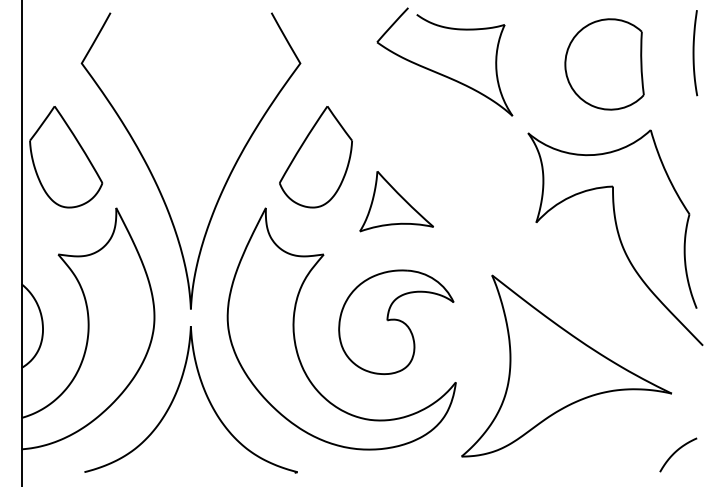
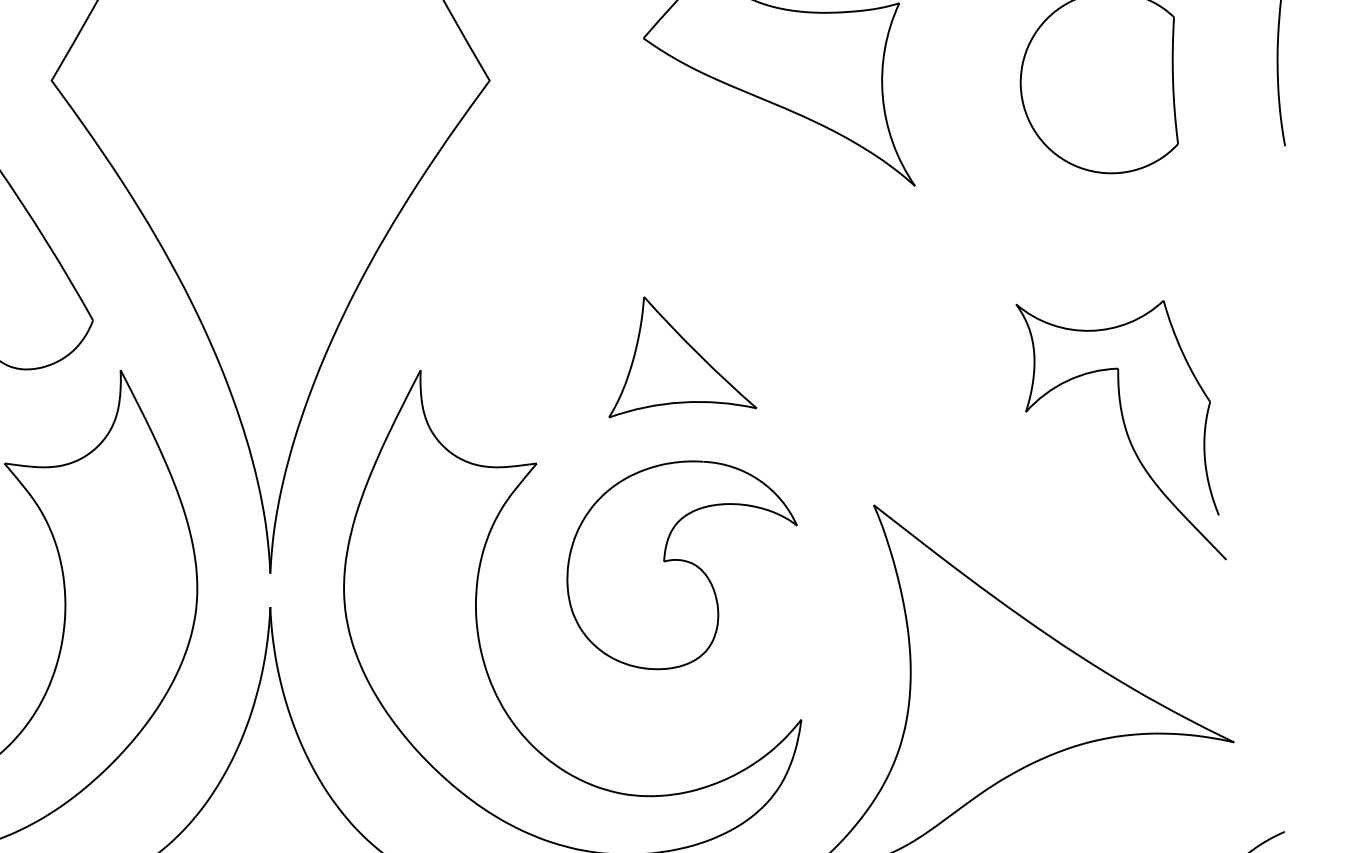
part: (315, 157) -> (520, 269), removed
part: (615, 237) -> (1121, 429), size x0.6
part: (396, 322) -> (682, 565), moved

